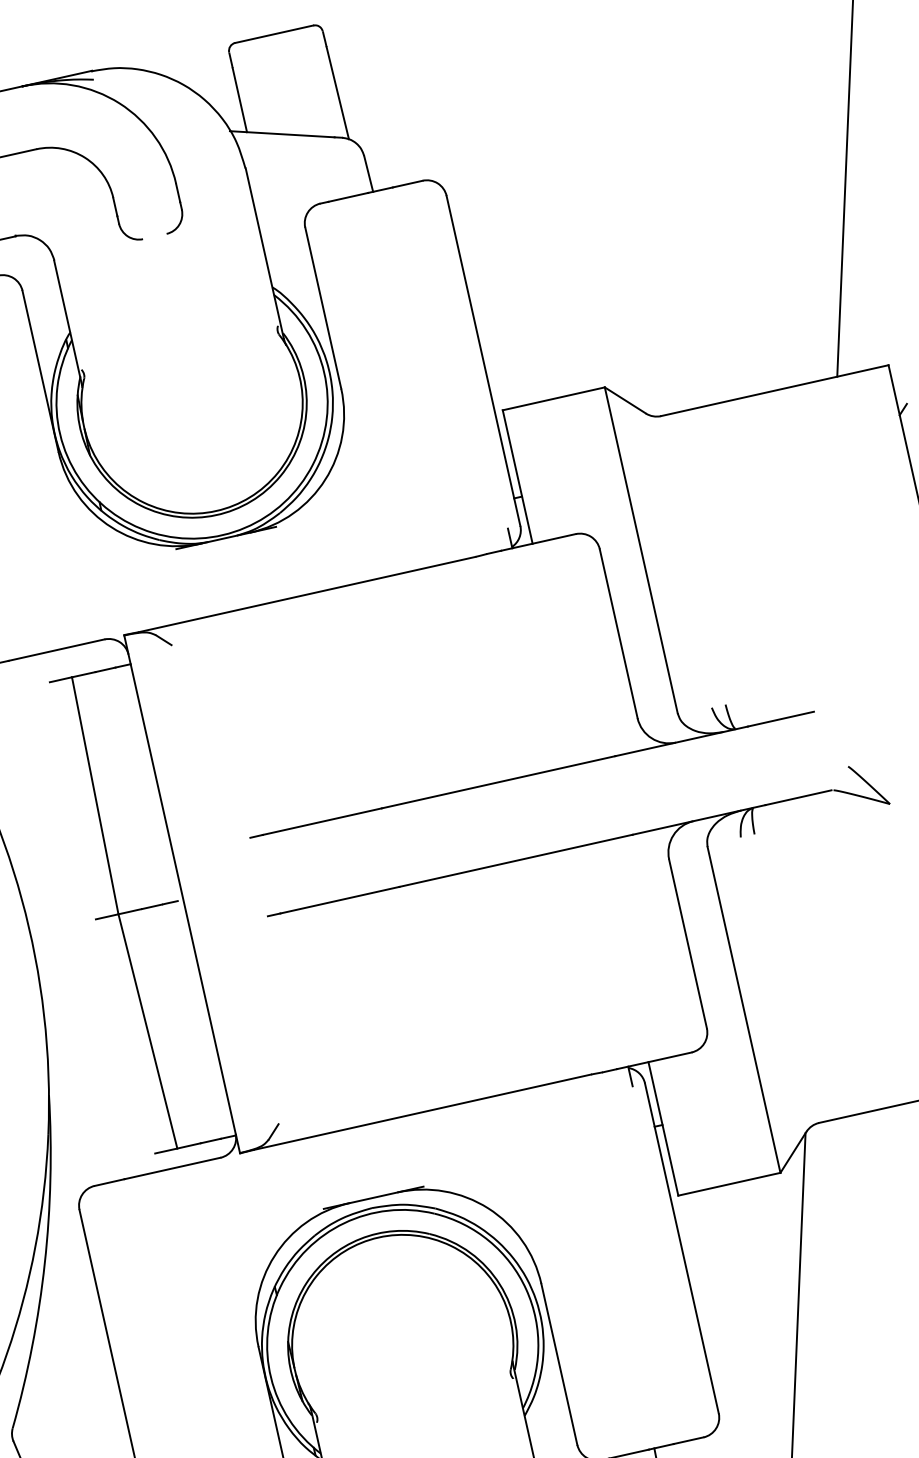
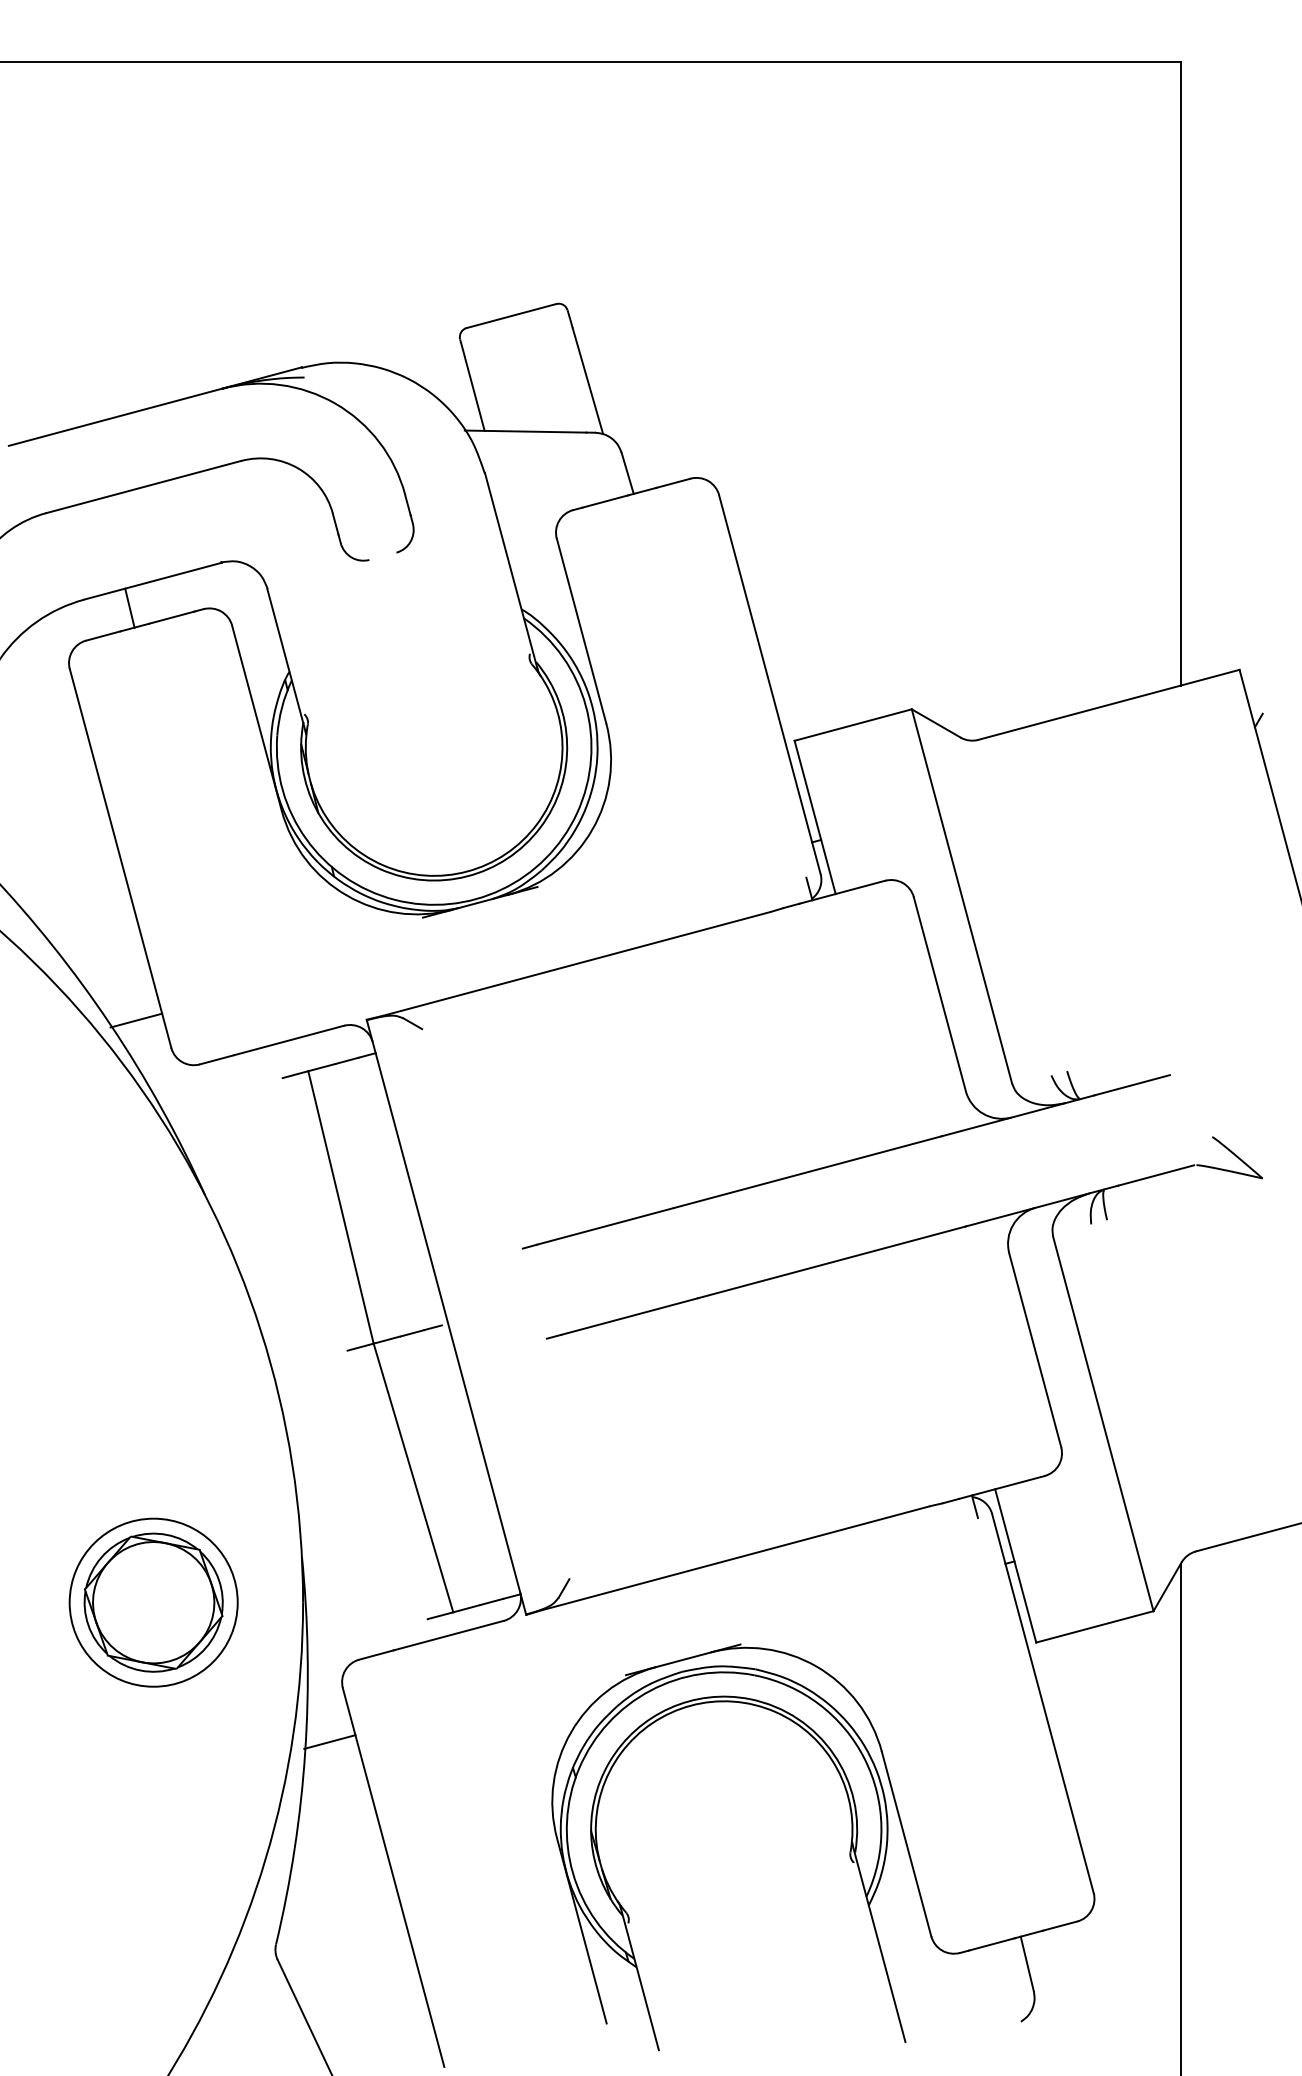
line: (66, 1255) -> (329, 1741), added

